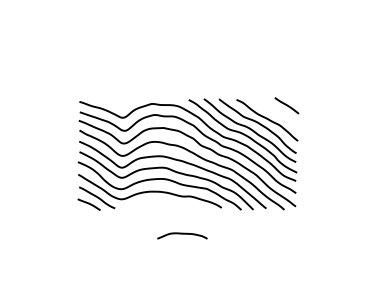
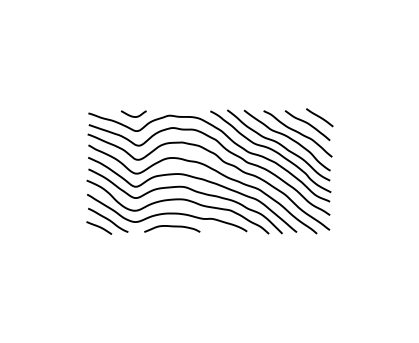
curve: (119, 103) -> (133, 115), added
curve: (275, 111) -> (307, 124), added
curve: (182, 234) -> (172, 227), moved

